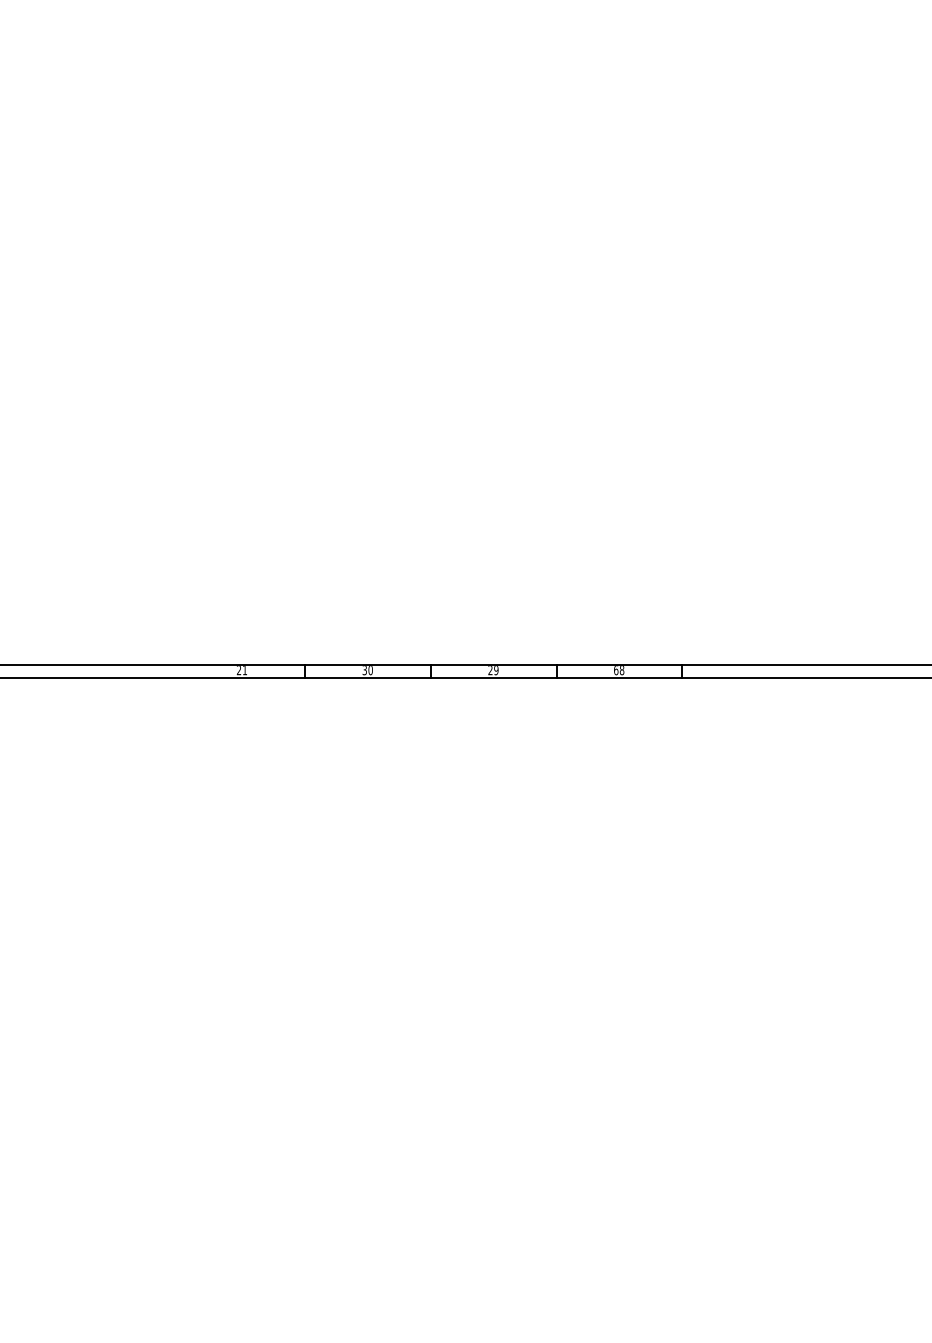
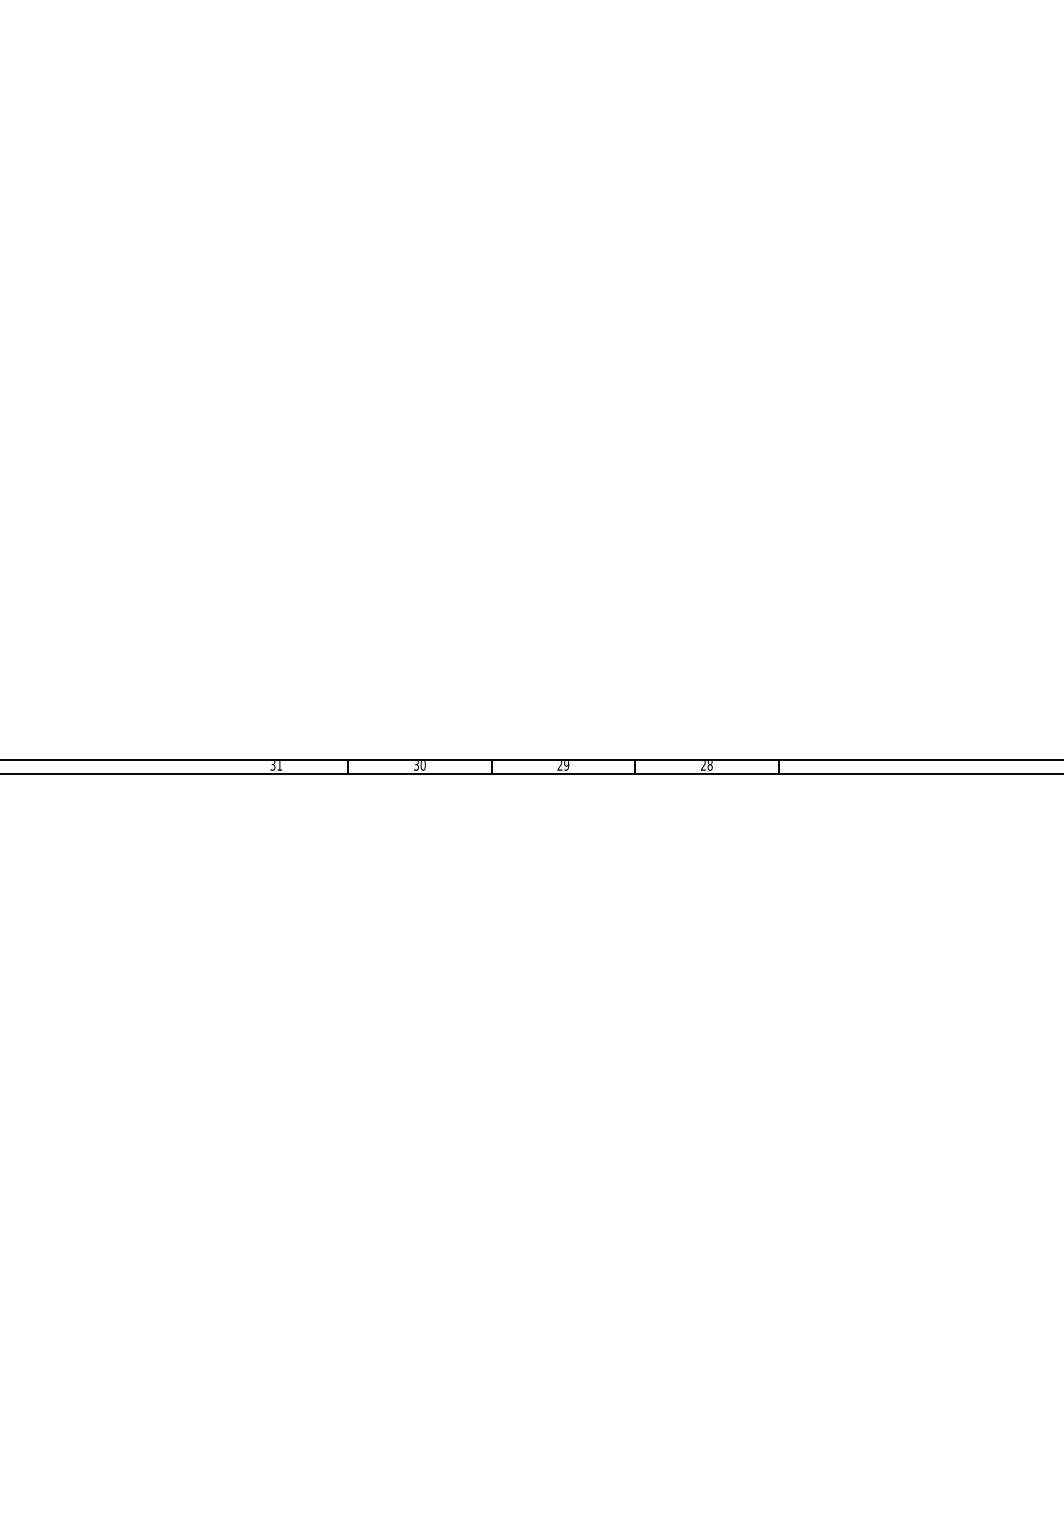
text: (238, 670) -> (272, 765), 21 -> 31
text: (616, 670) -> (703, 765), 68 -> 28

